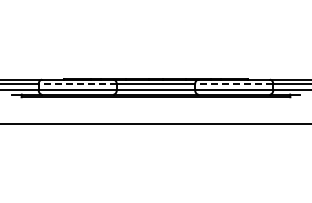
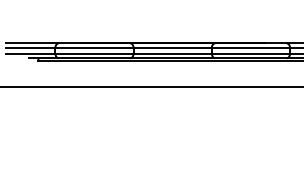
line: (77, 84) -> (94, 48), dashed -> solid
line: (233, 84) -> (250, 48), dashed -> solid

